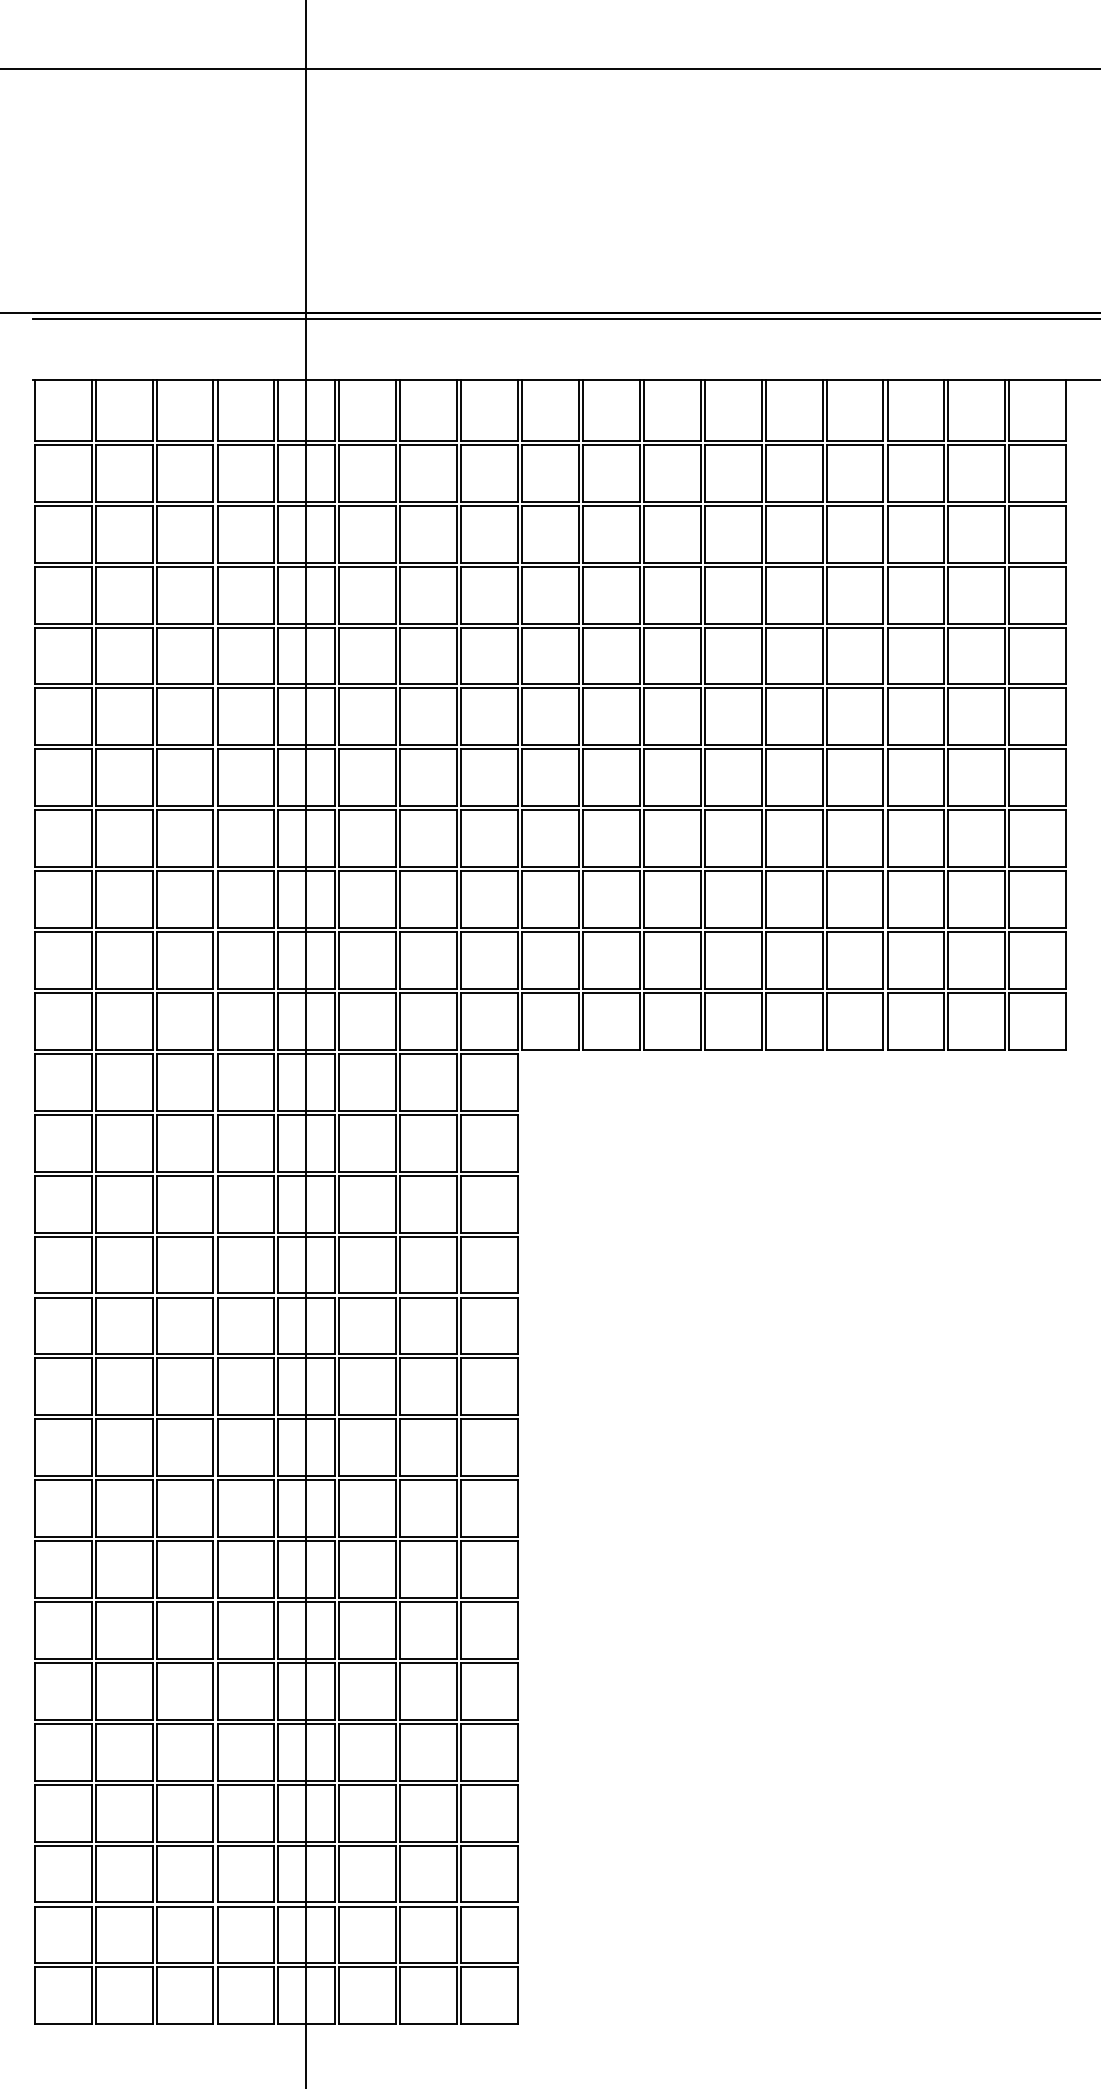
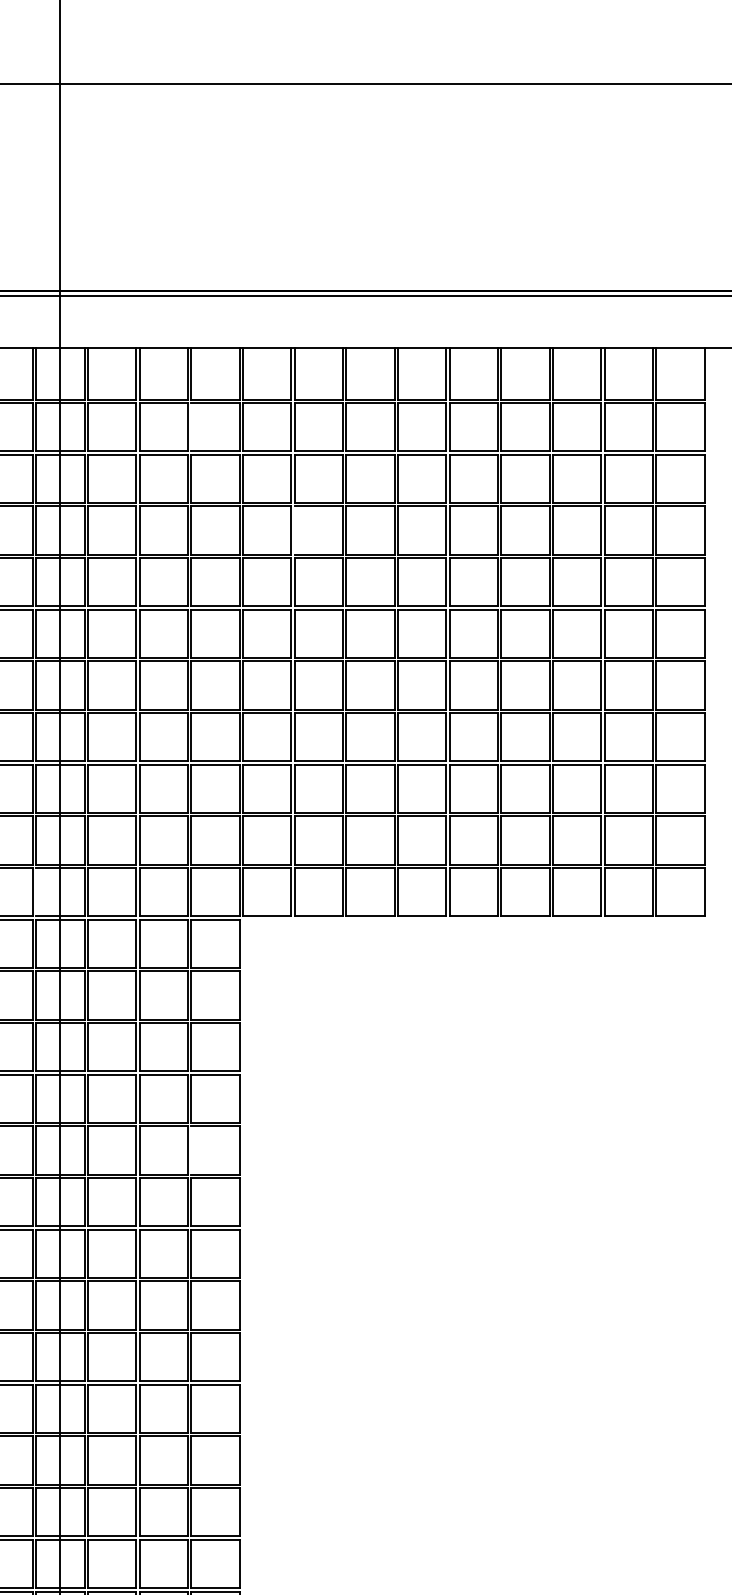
line: (461, 472) -> (191, 426), removed
line: (582, 594) -> (294, 530), removed
line: (278, 1020) -> (36, 891), removed
line: (461, 1325) -> (191, 1150), removed

